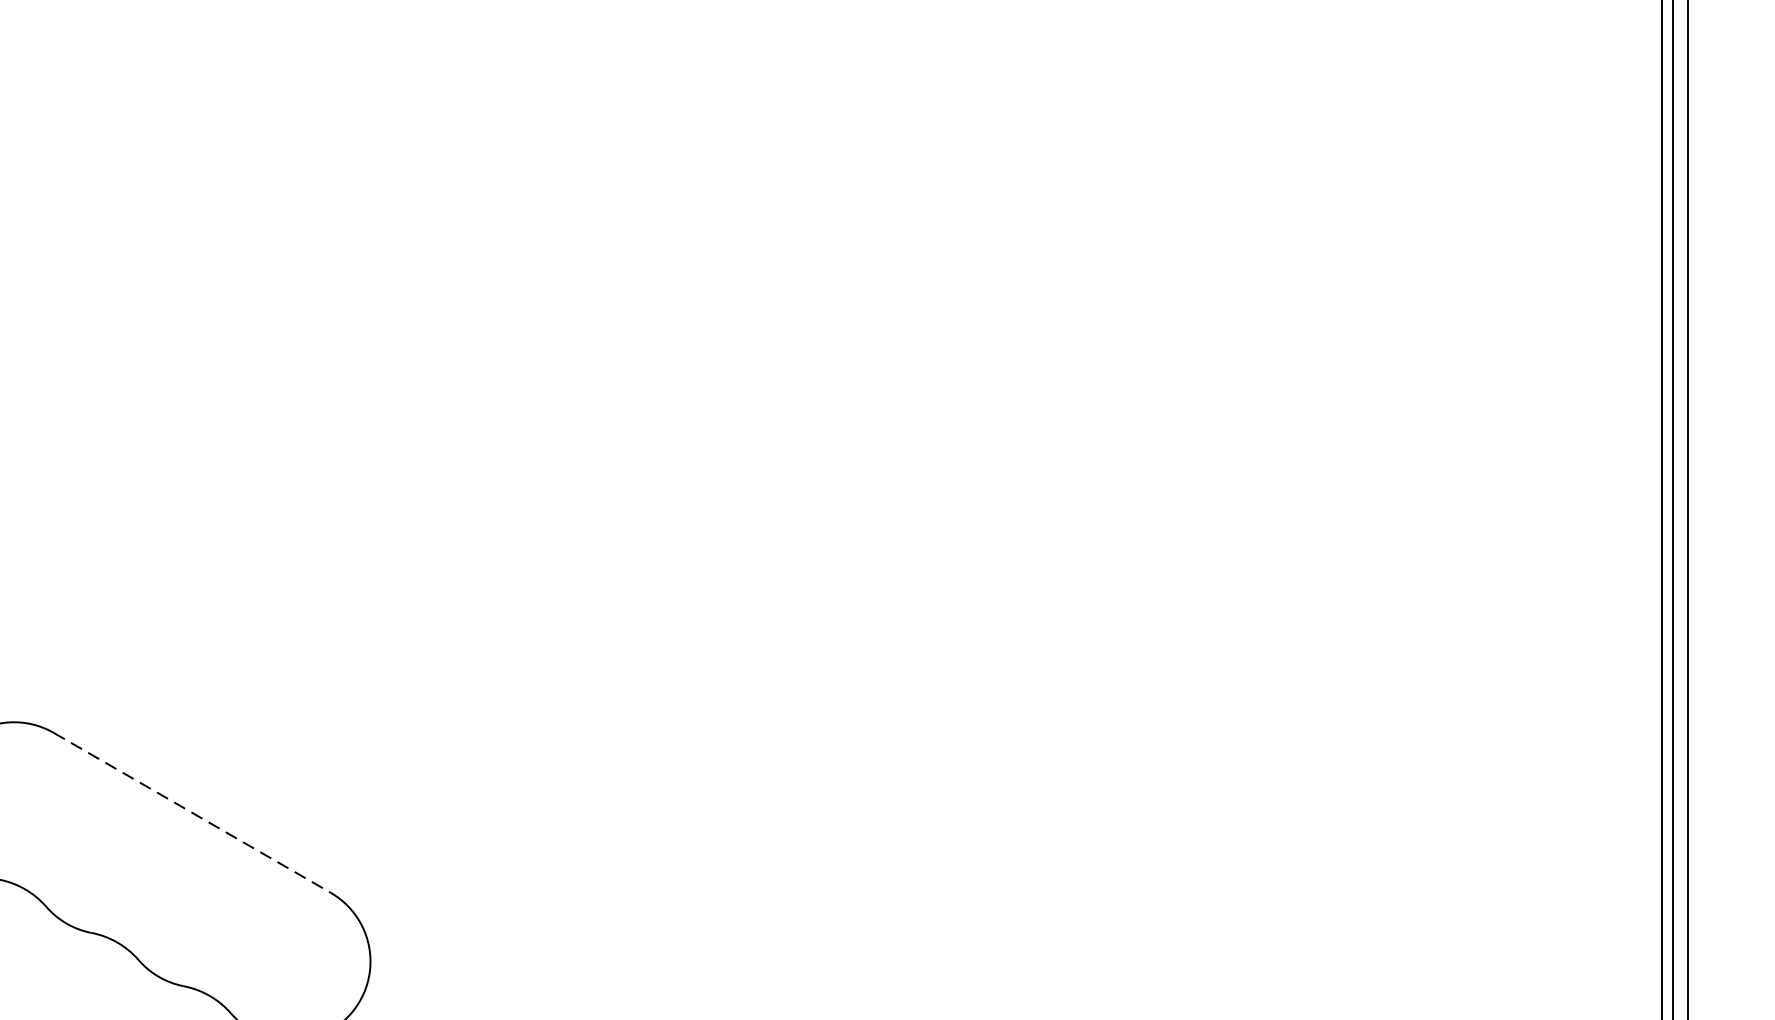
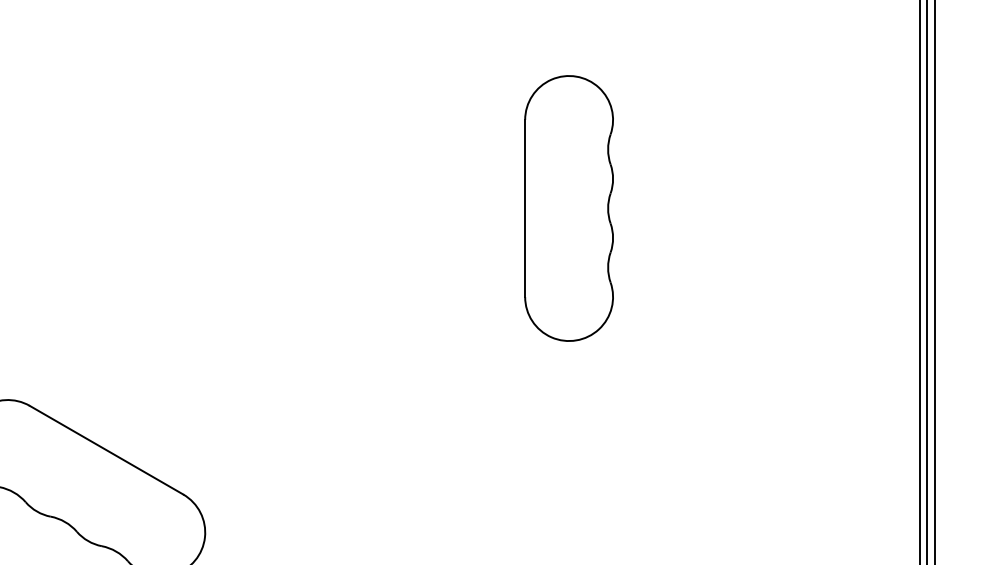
part: (1026, 376) -> (568, 208), added
line: (192, 813) -> (106, 450), dashed -> solid

